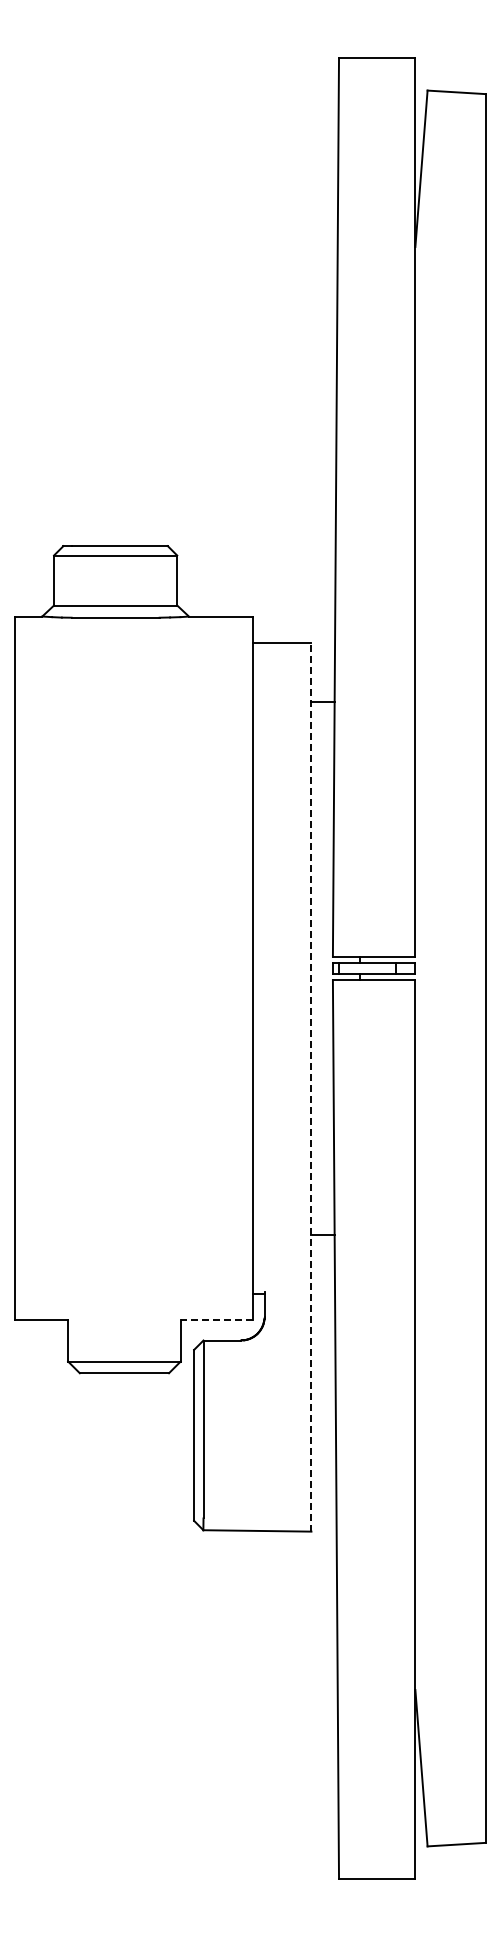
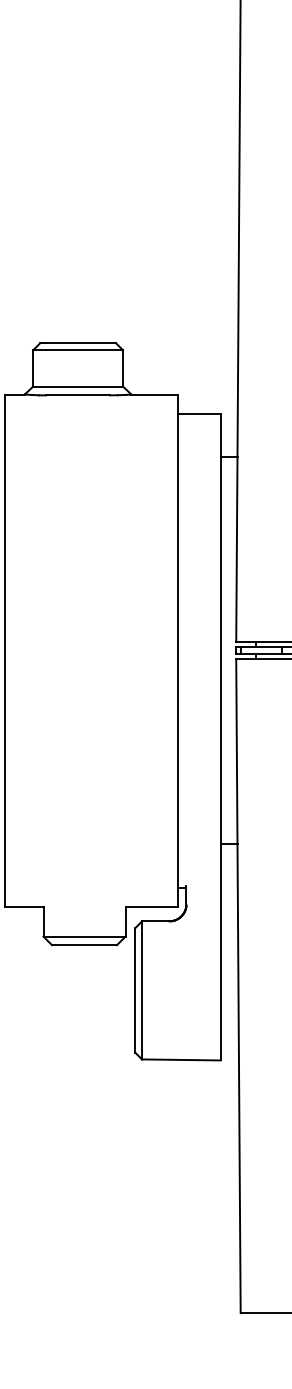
line: (311, 1086) -> (220, 736), dashed -> solid
line: (216, 1320) -> (151, 906), dashed -> solid

